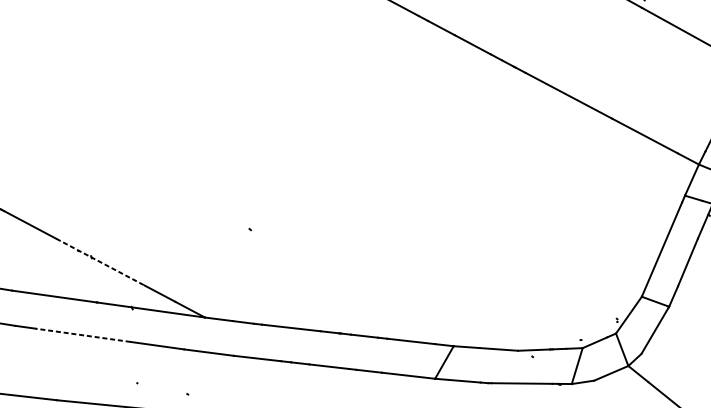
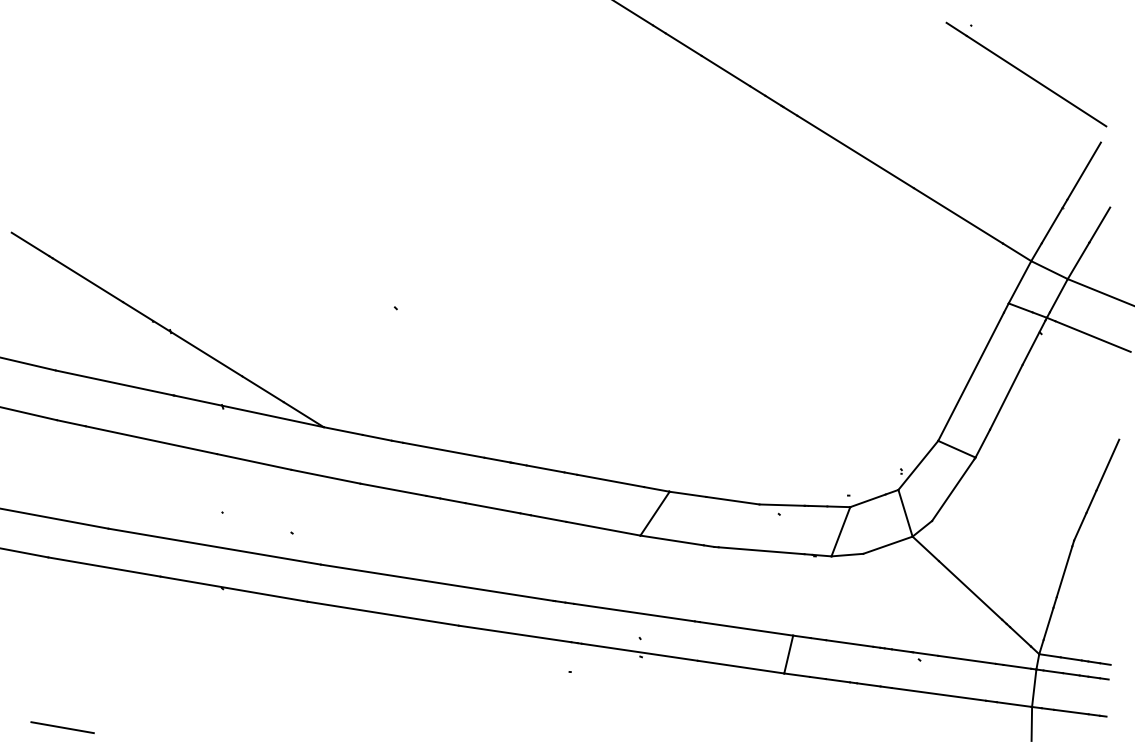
line: (101, 262) -> (183, 339), dashed -> solid
line: (82, 335) -> (150, 440), dashed -> solid

